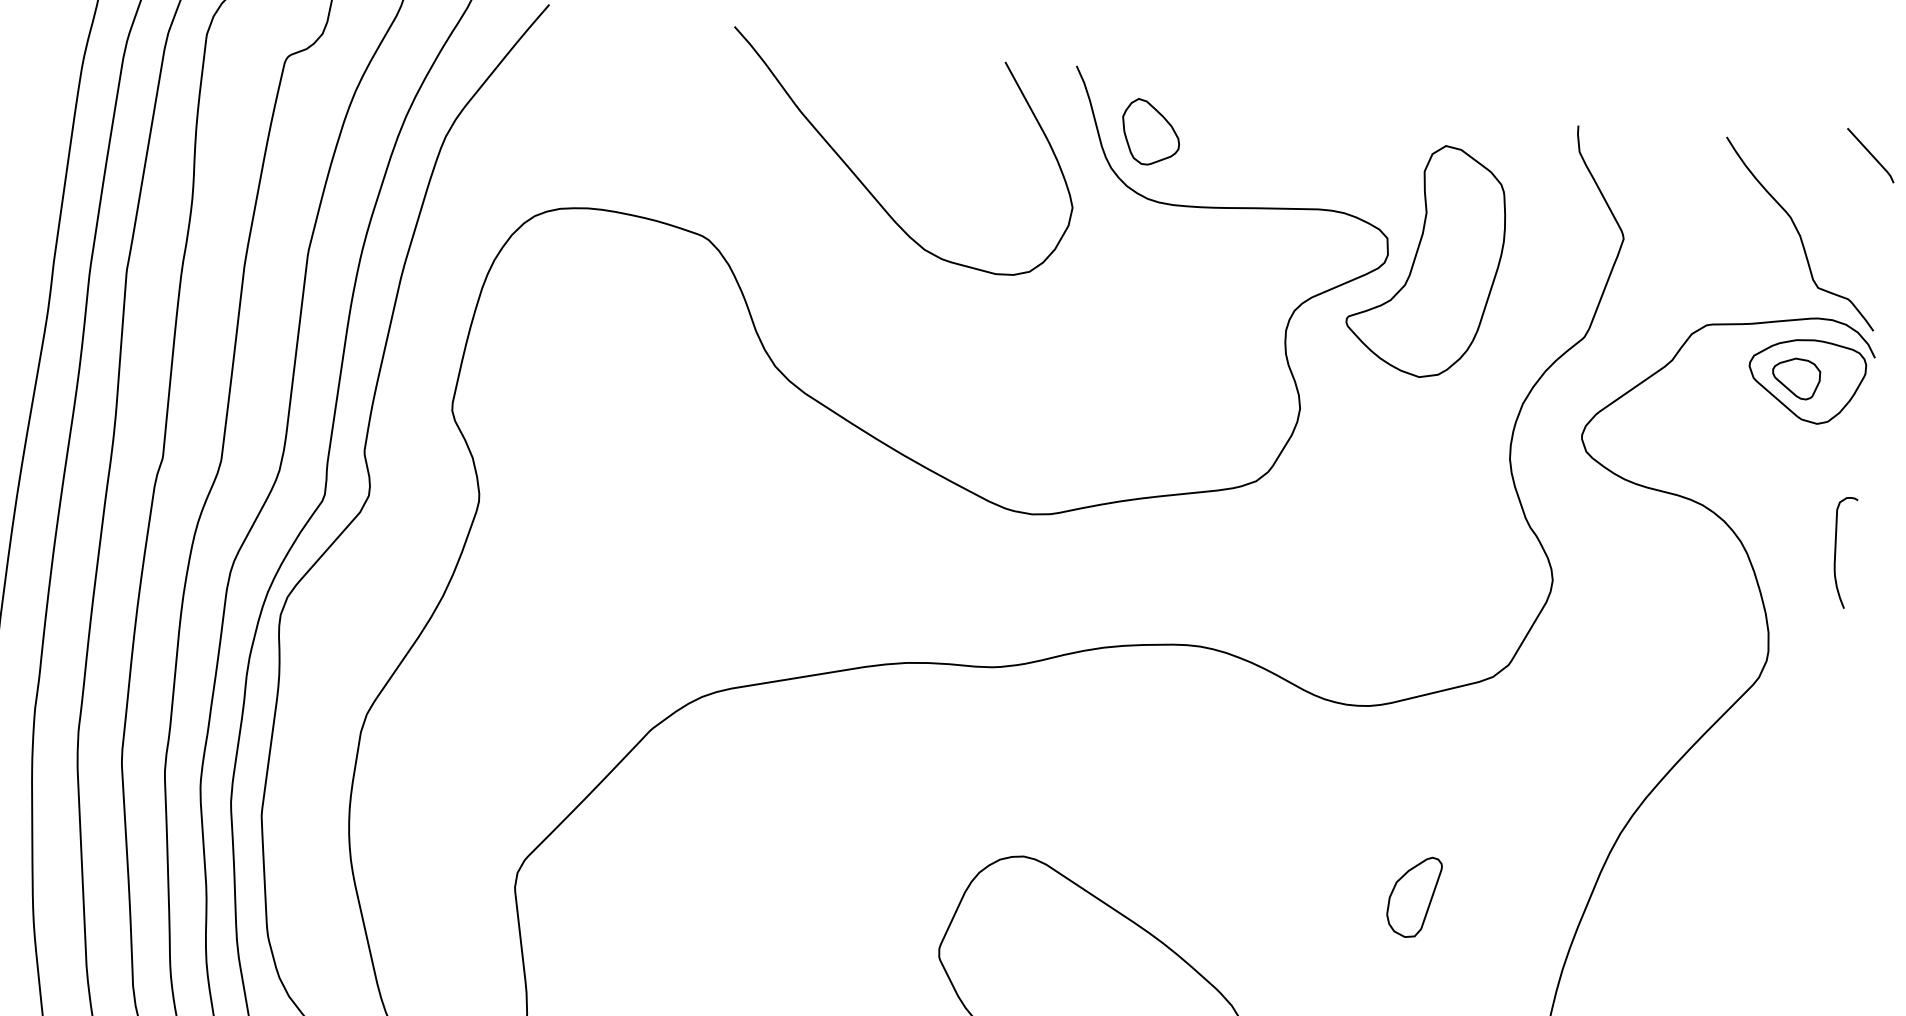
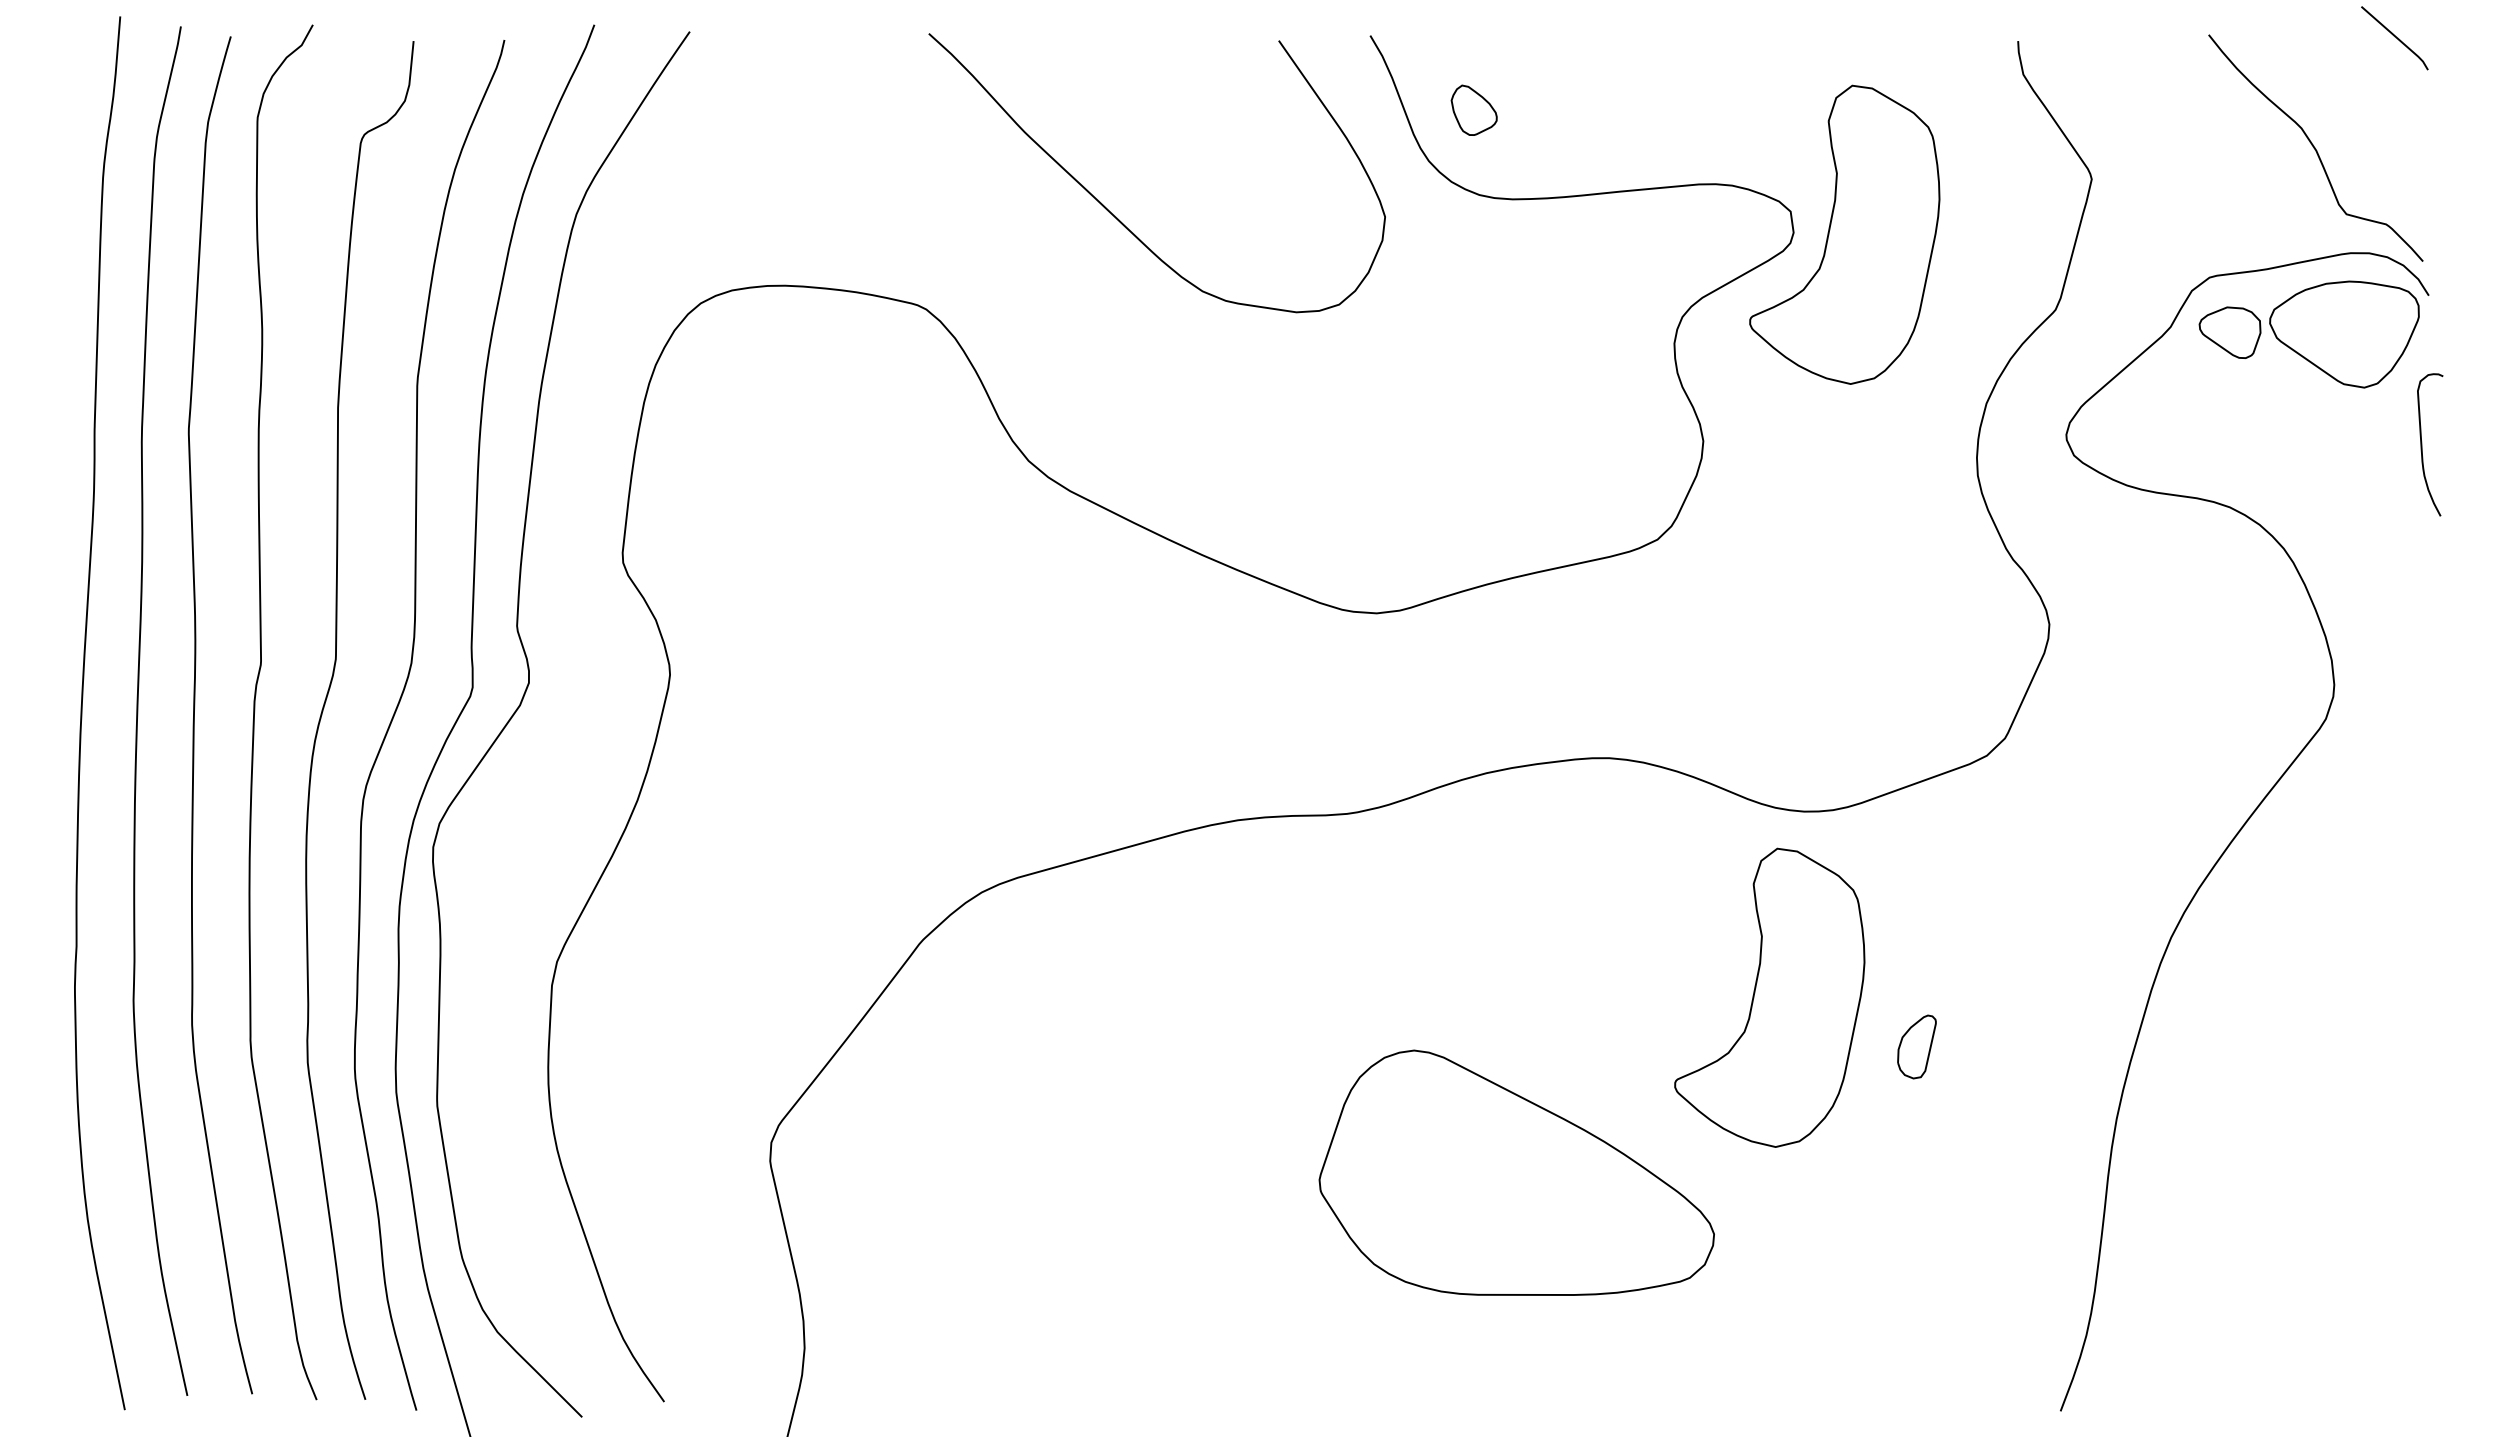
part: (1150, 132) -> (1473, 110), size x0.6
part: (1795, 378) -> (2229, 332), moved
curve: (1836, 551) -> (2422, 444), moved
part: (1303, 845) -> (1769, 997), added
part: (1413, 896) -> (1916, 1046), size x0.6

